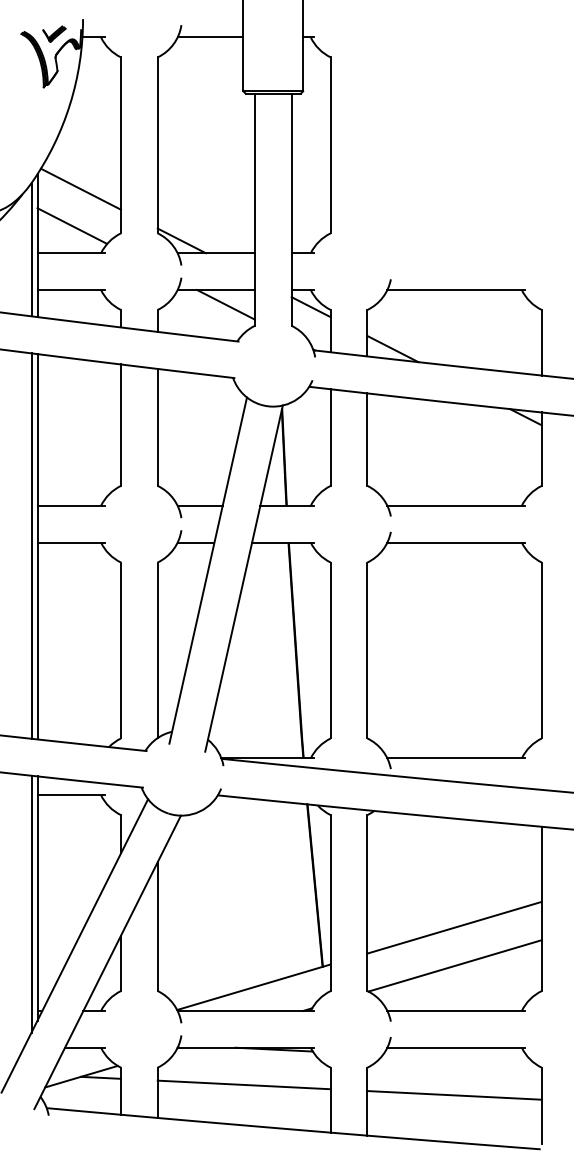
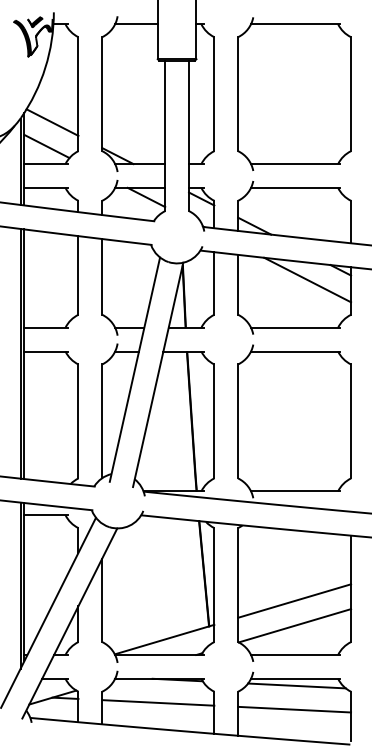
part: (454, 144) -> (294, 93), added
line: (474, 431) -> (307, 279), added
line: (457, 1058) -> (296, 685), added

